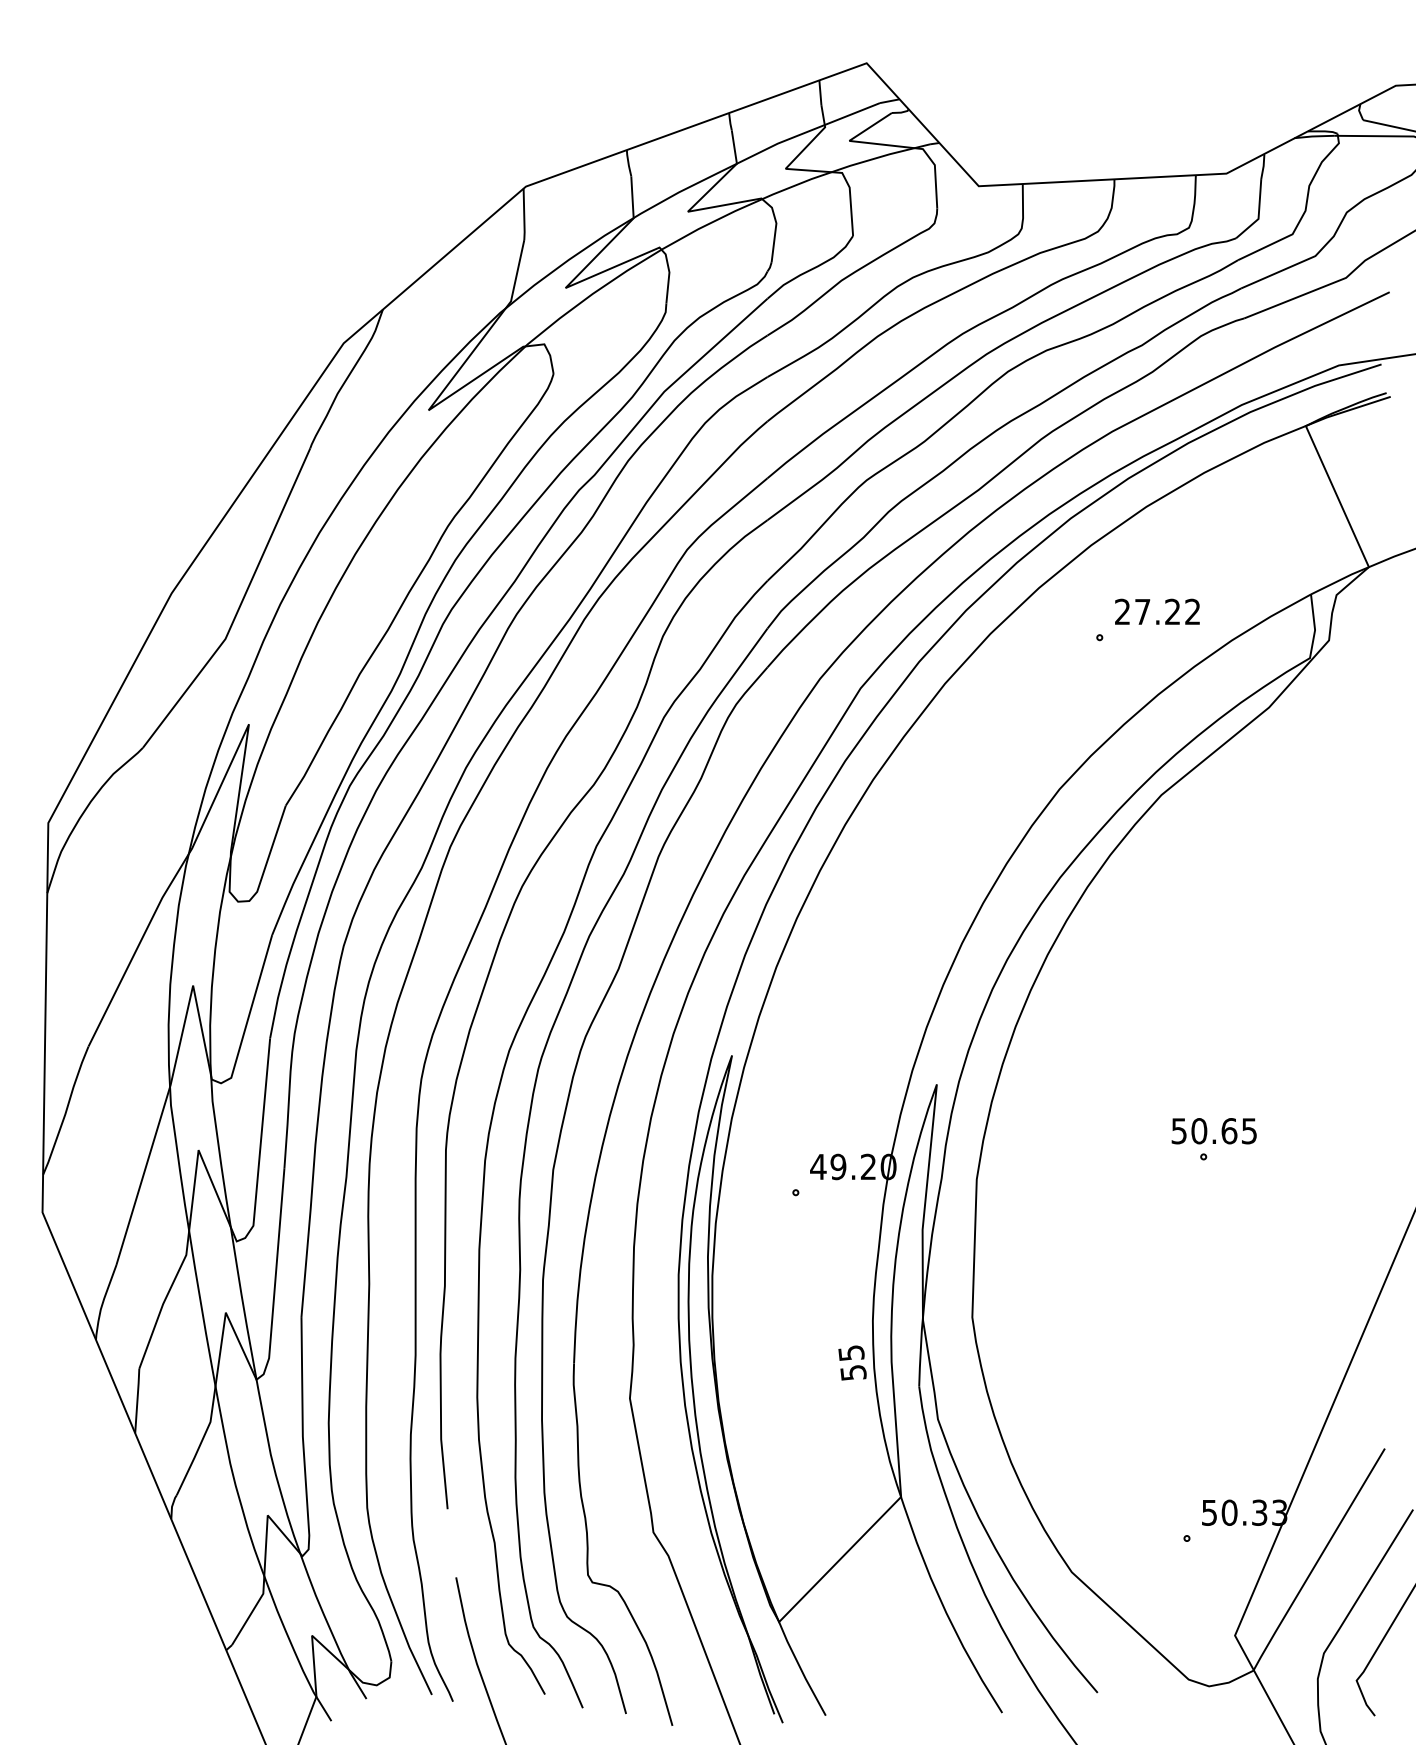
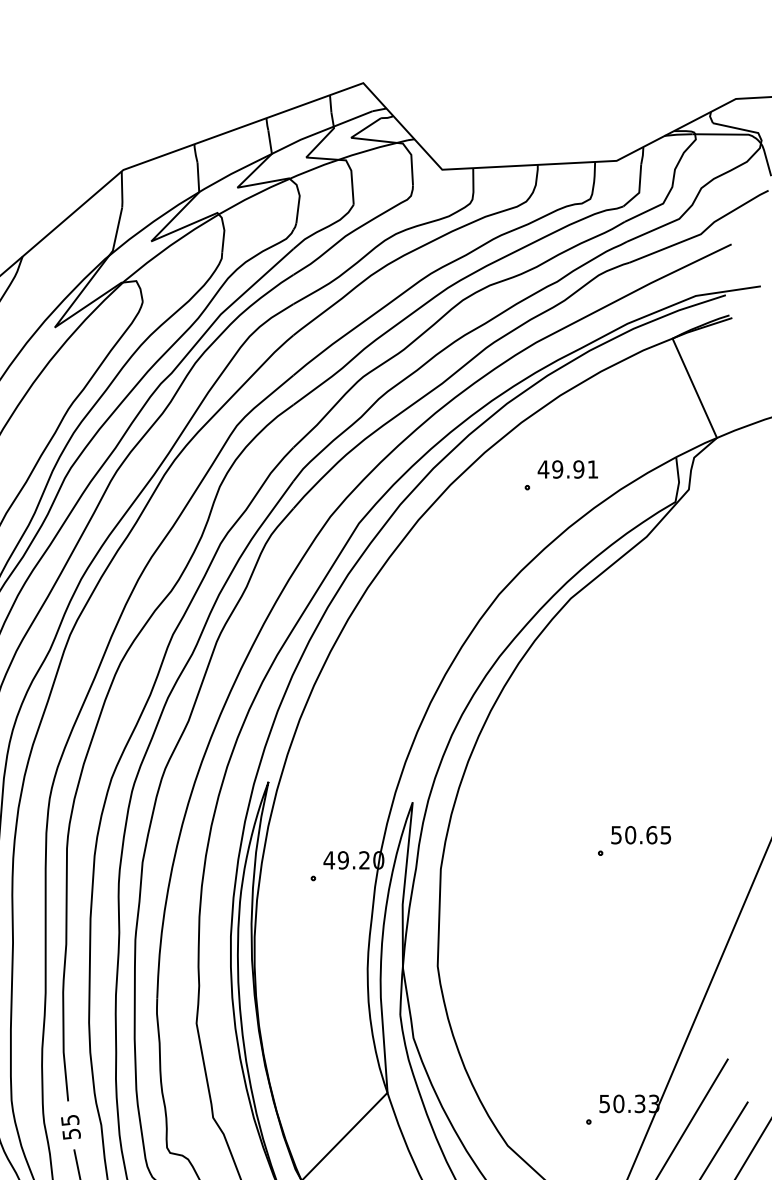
text: (1156, 611) -> (567, 469), 27.22 -> 49.91
text: (1213, 1131) -> (640, 835), moved
text: (852, 1362) -> (70, 1126), moved

